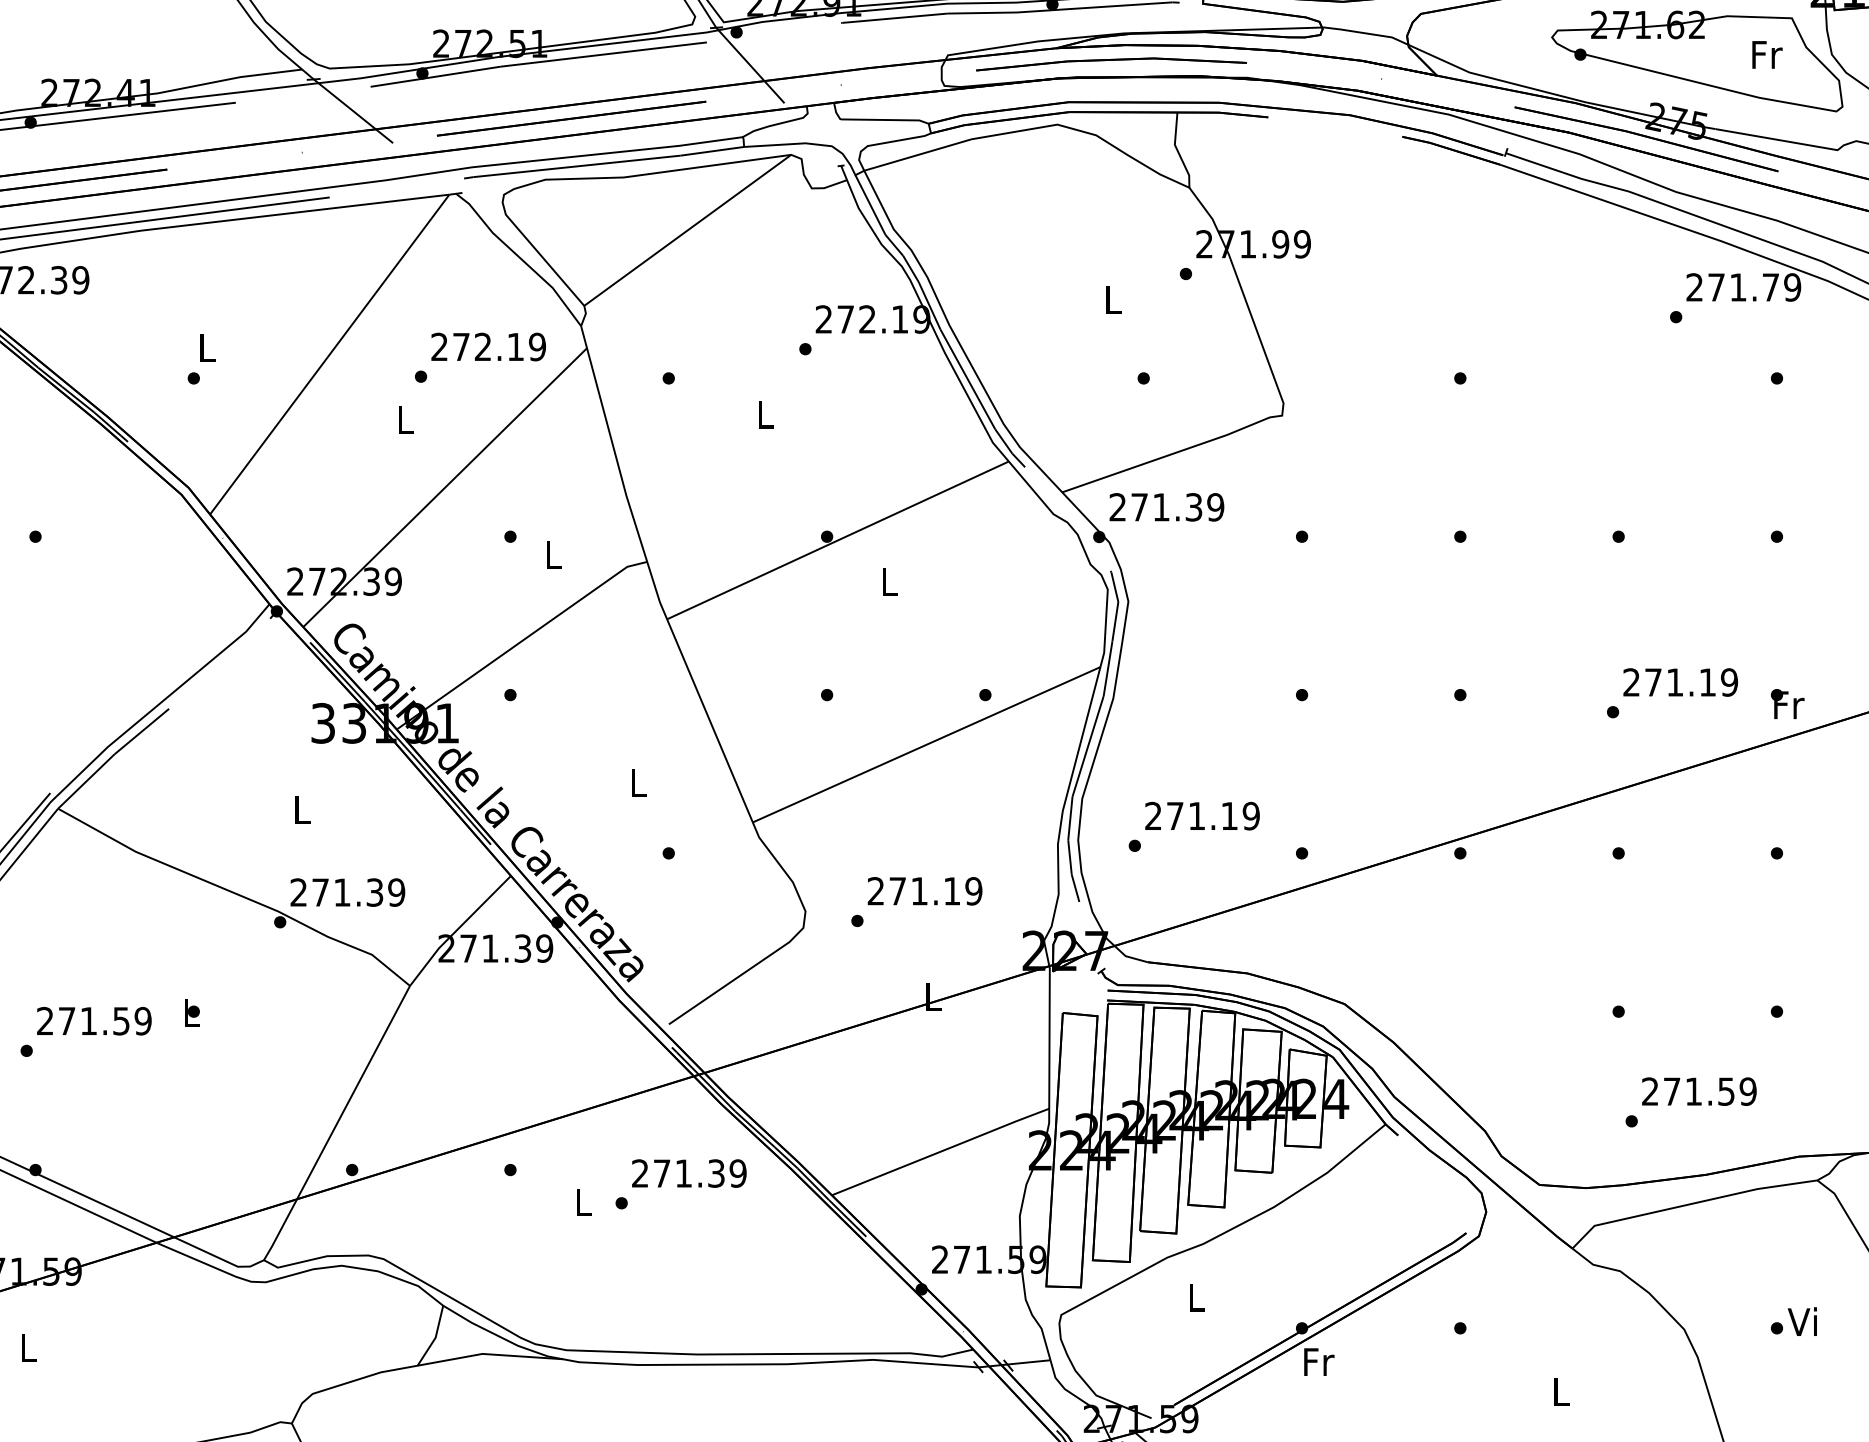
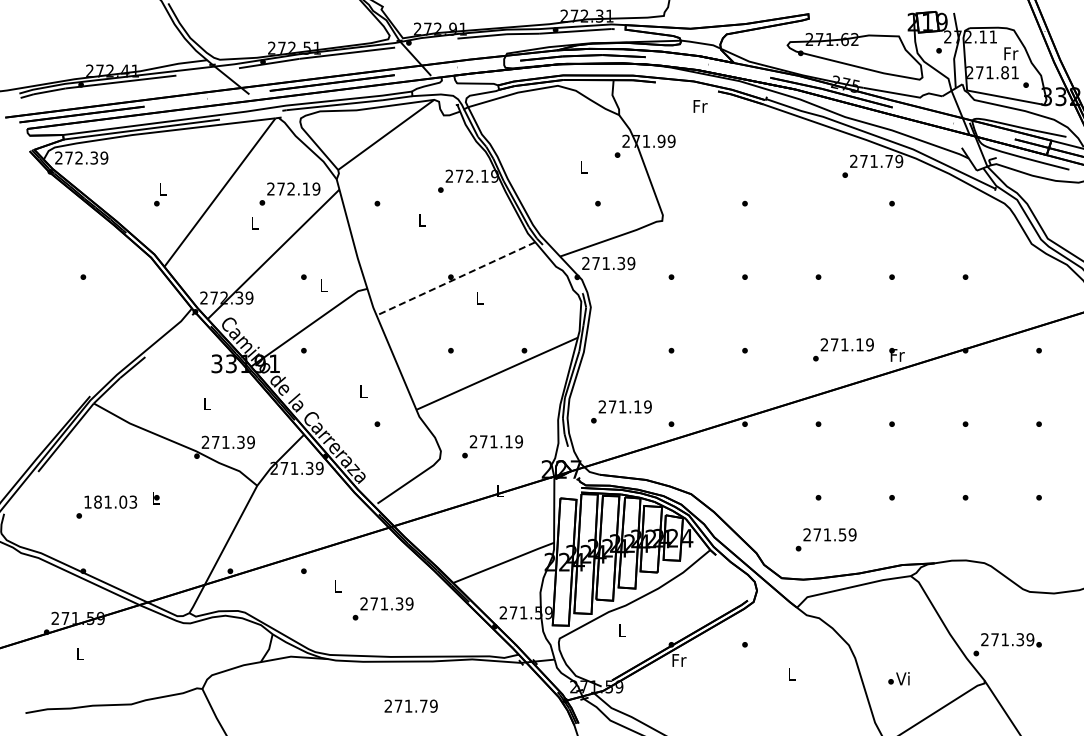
text: (1767, 55) -> (700, 106), moved
line: (836, 541) -> (455, 279), solid -> dashed
text: (93, 1019) -> (110, 501), 271.59 -> 181.03
text: (1689, 1101) -> (825, 539), moved
text: (679, 1183) -> (382, 608), moved
text: (1793, 1321) -> (898, 678), moved

